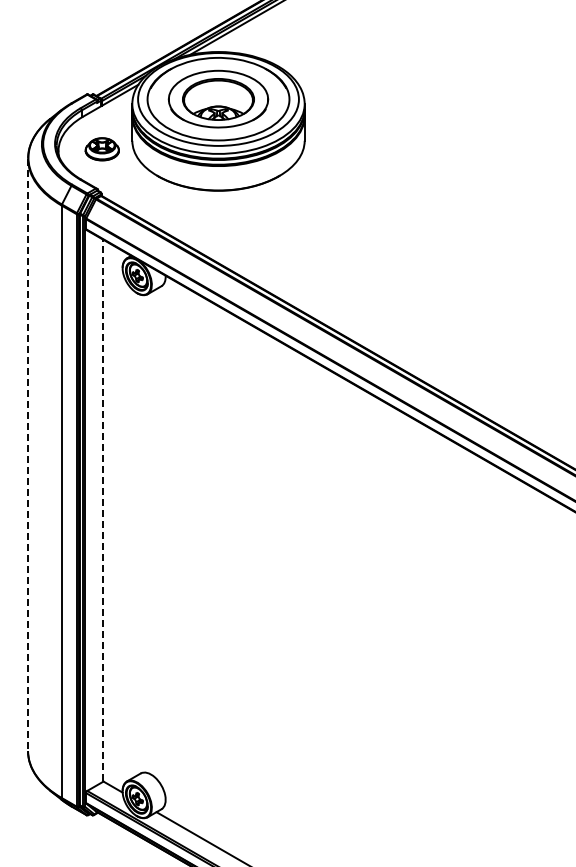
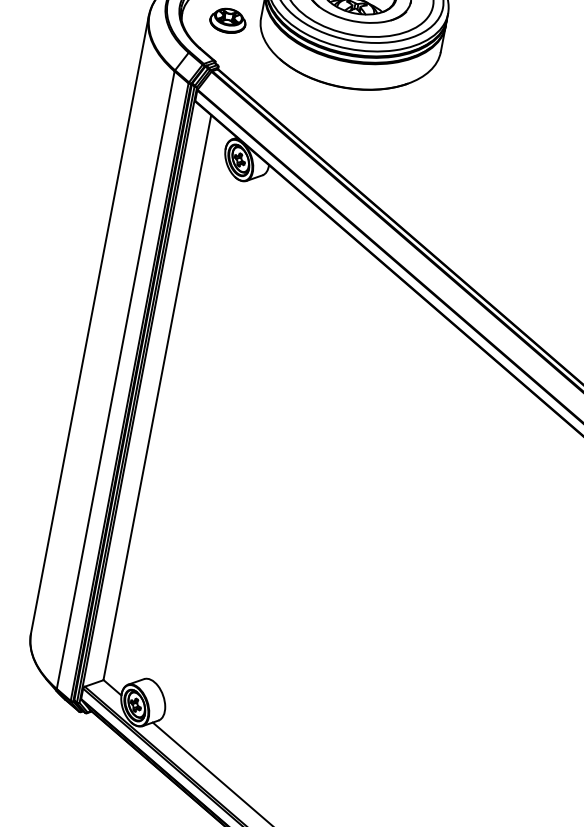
line: (28, 455) -> (90, 325), dashed -> solid
line: (103, 510) -> (157, 397), dashed -> solid

